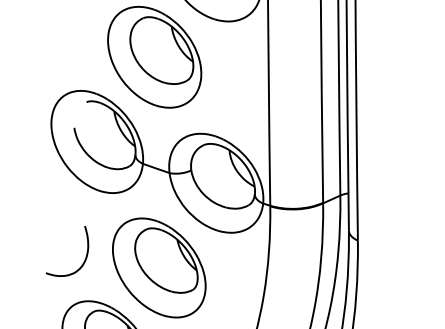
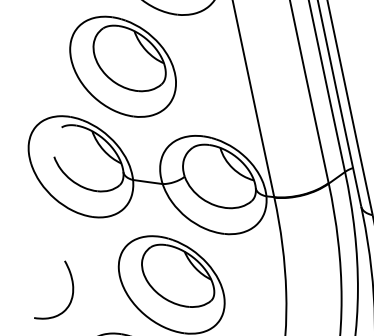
part: (85, 256) -> (71, 292), moved

